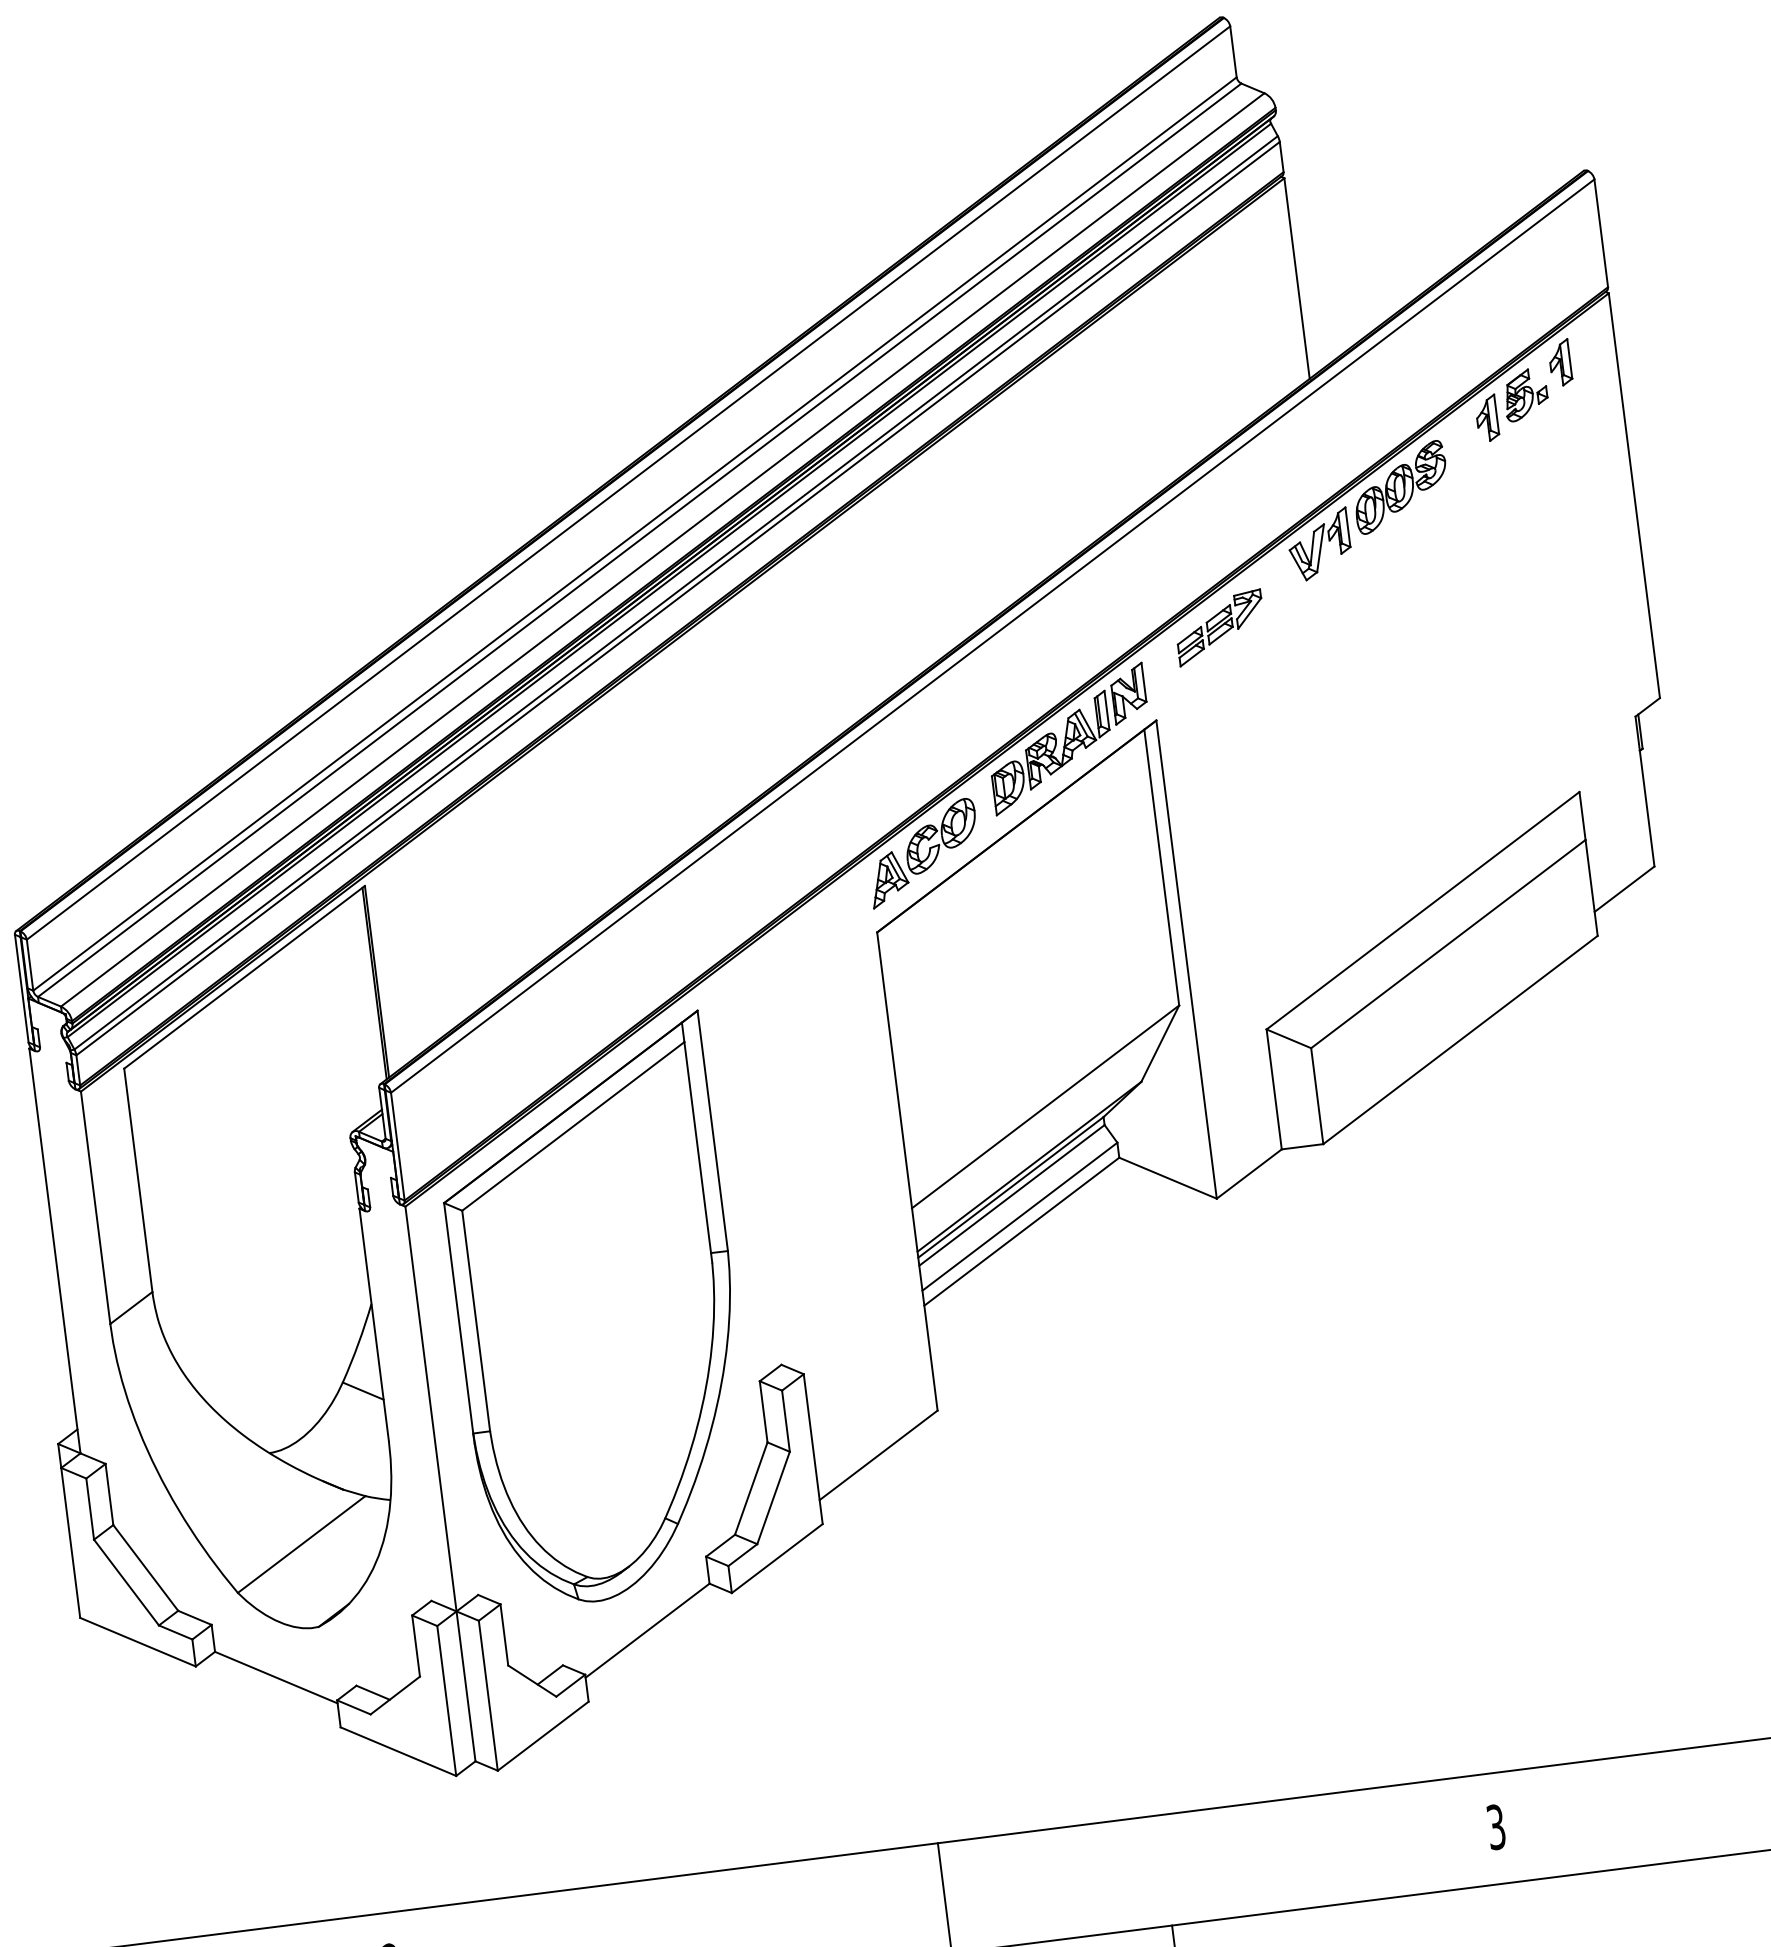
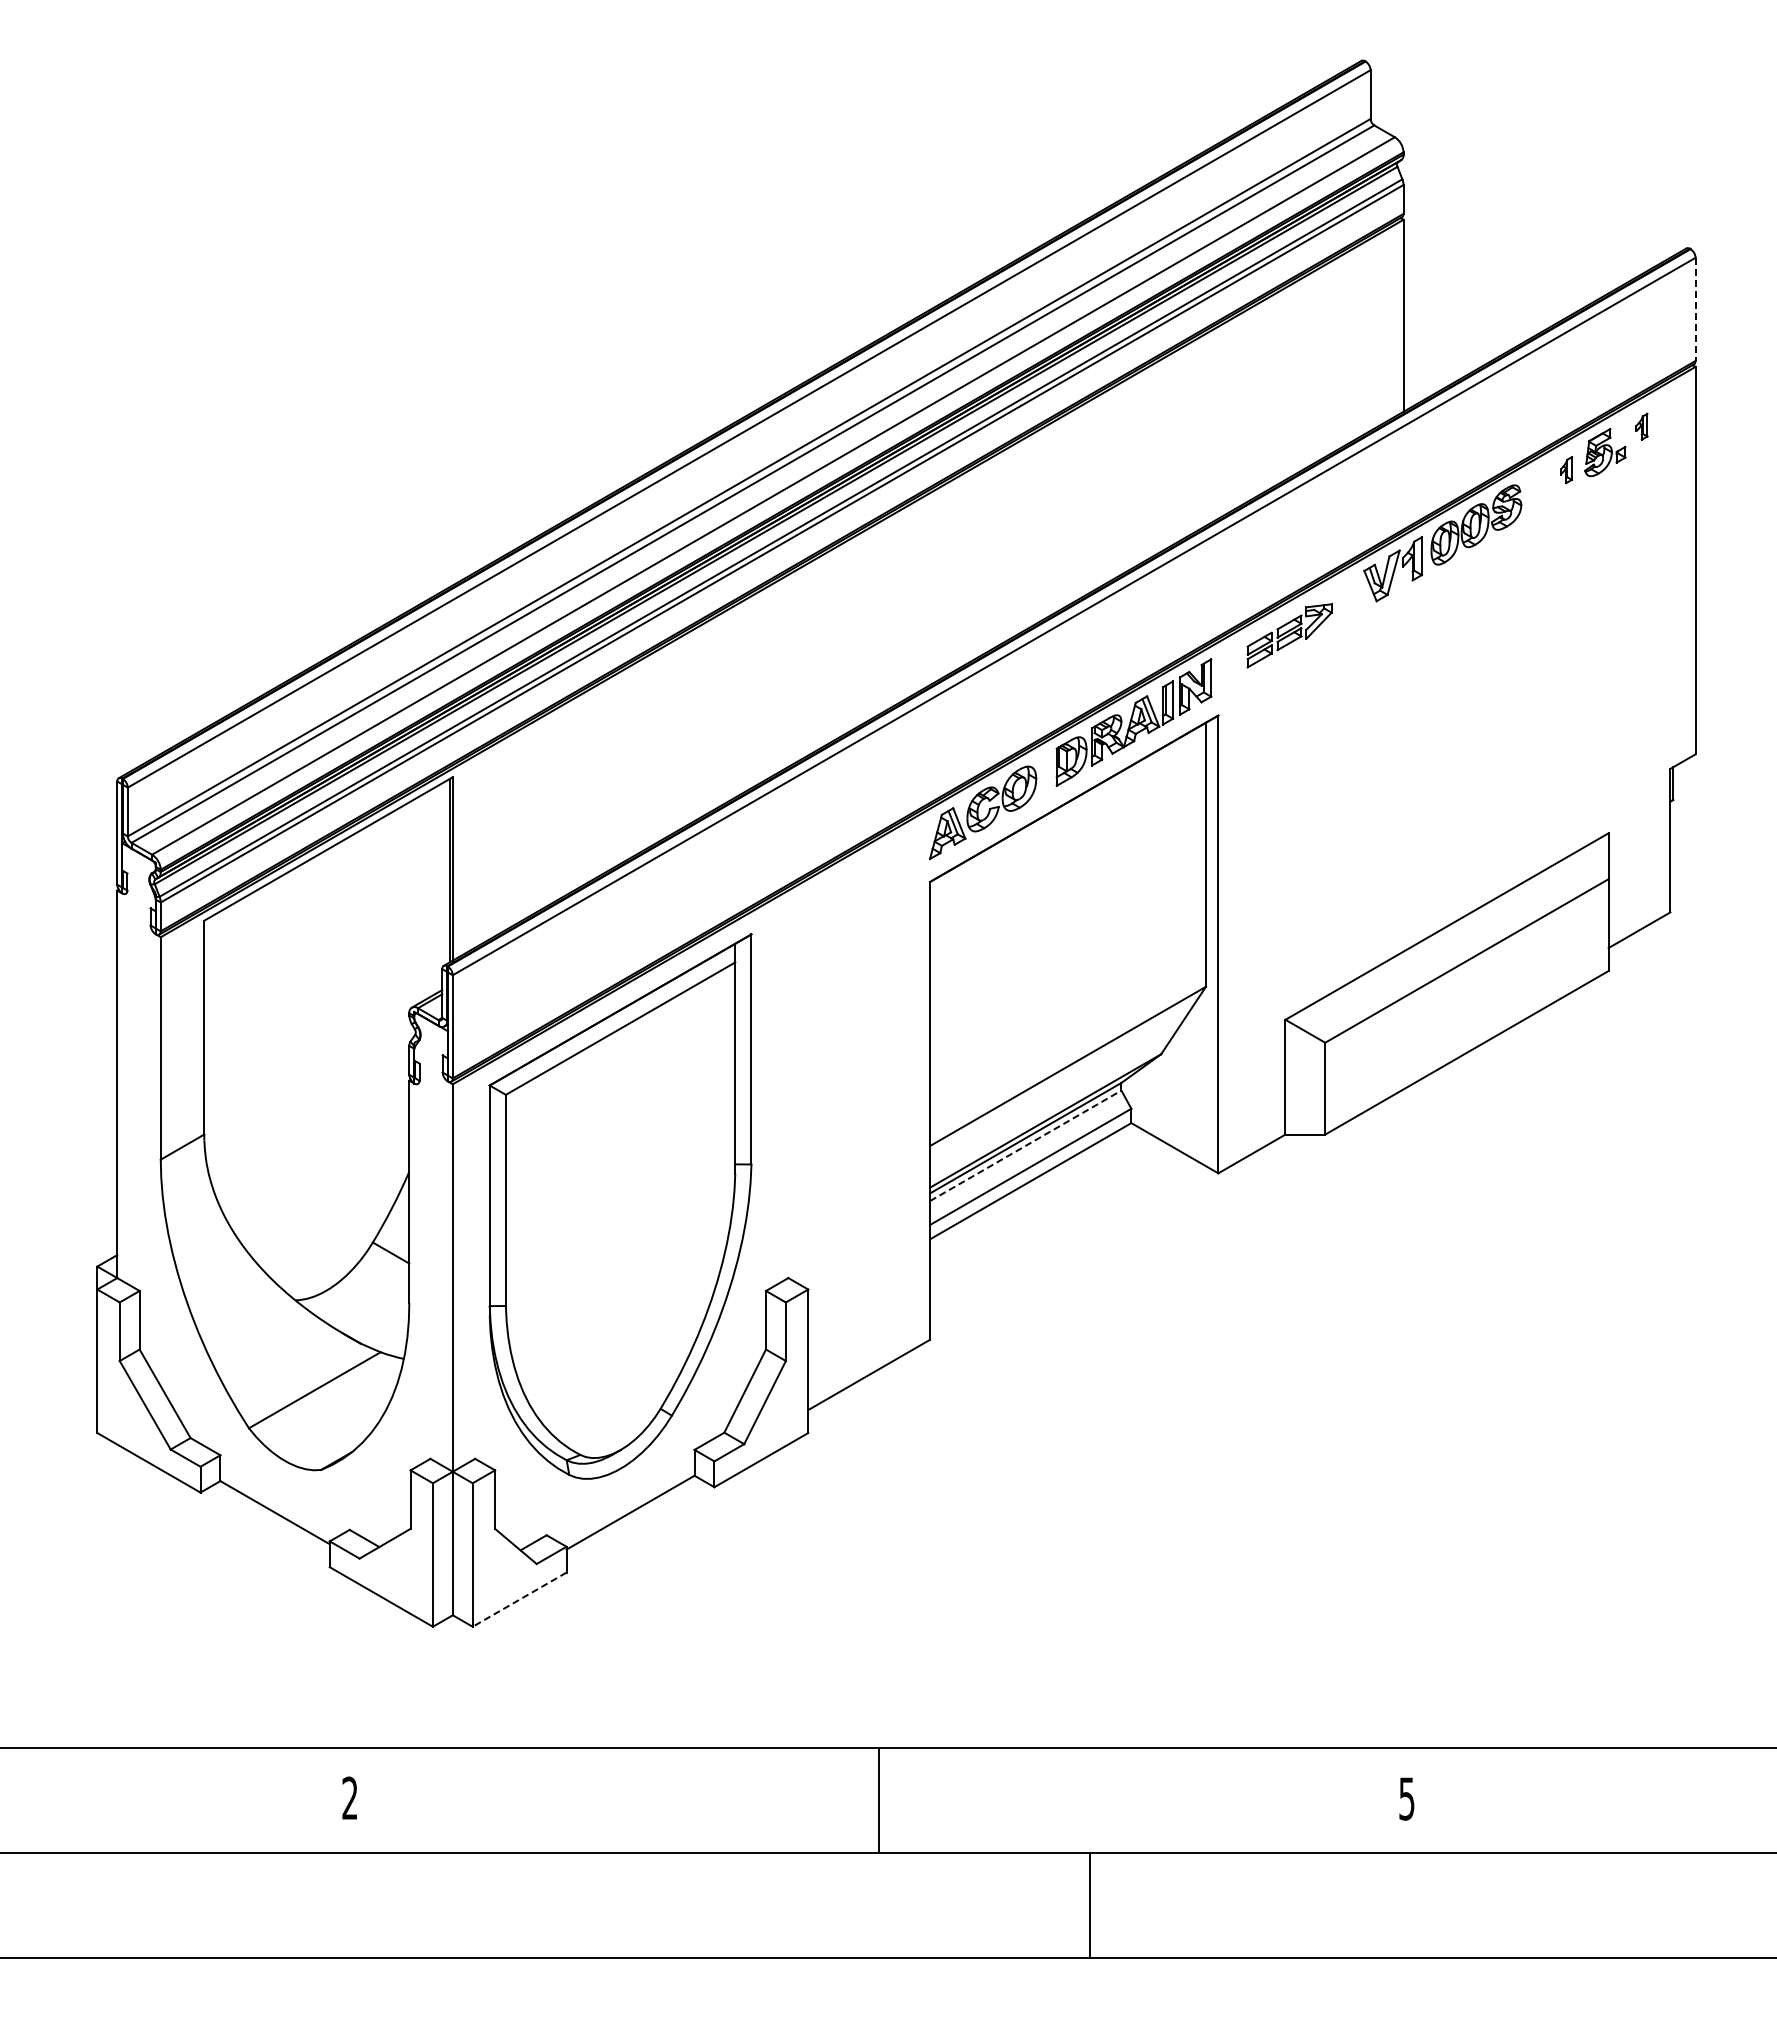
line: (1601, 233) -> (1695, 309), solid -> dashed
part: (1560, 362) -> (1641, 426), size x0.6
part: (1487, 417) -> (1566, 469), size x0.6
line: (1012, 1194) -> (1026, 1145), solid -> dashed
line: (543, 1736) -> (519, 1599), solid -> dashed
text: (1496, 1826) -> (1407, 1798), 3 -> 5

